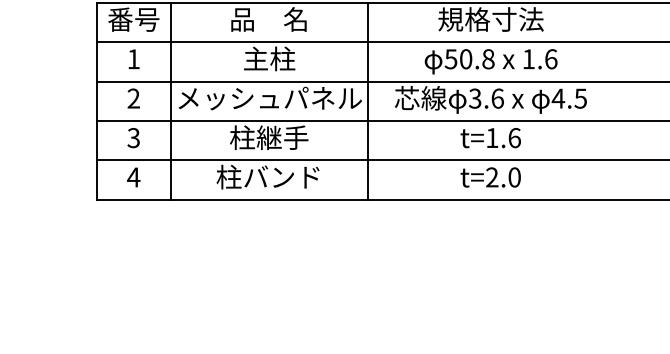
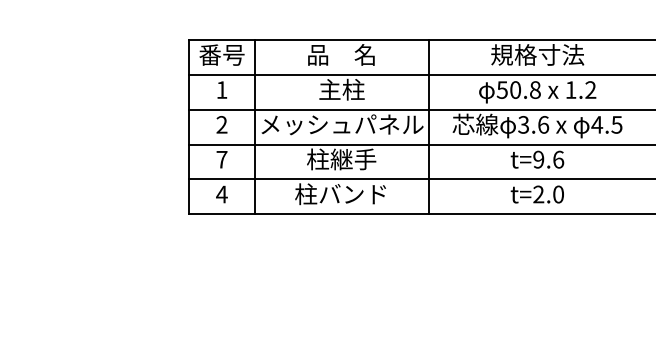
text: (550, 58) -> (590, 89), 1.6 -> 1.2
text: (133, 137) -> (221, 159), 3 -> 7
text: (491, 137) -> (538, 159), t=1.6 -> t=9.6

